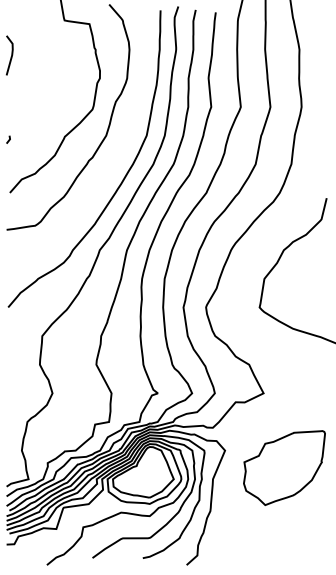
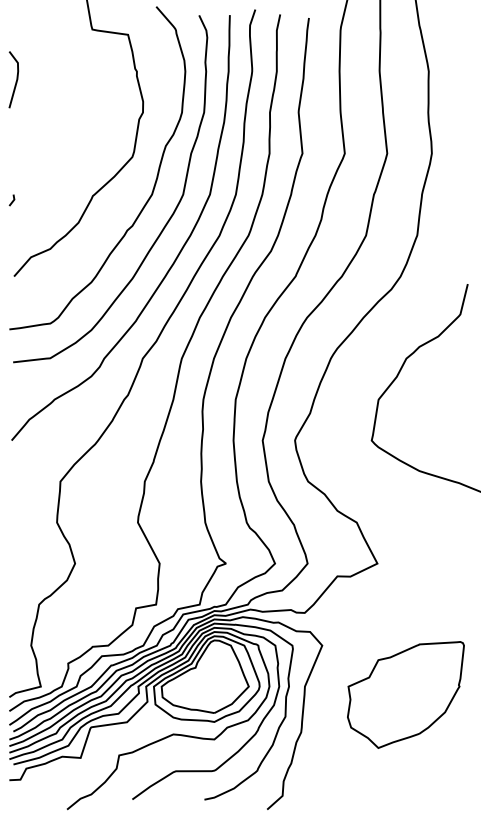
curve: (115, 155) -> (165, 222), added
part: (284, 467) -> (405, 694), moved

